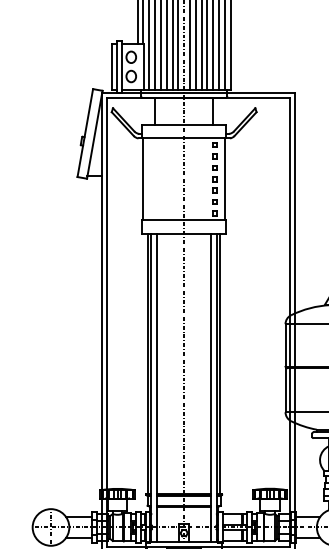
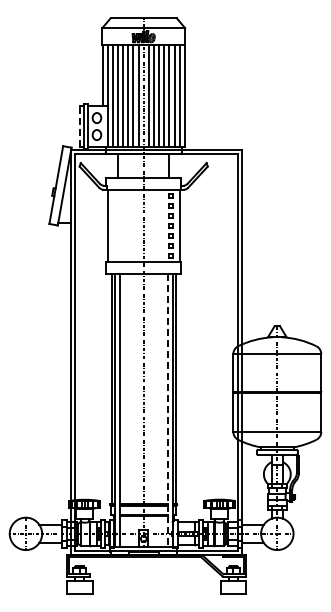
line: (111, 66) -> (79, 126), solid -> dashed
line: (211, 387) -> (167, 410), solid -> dashed

